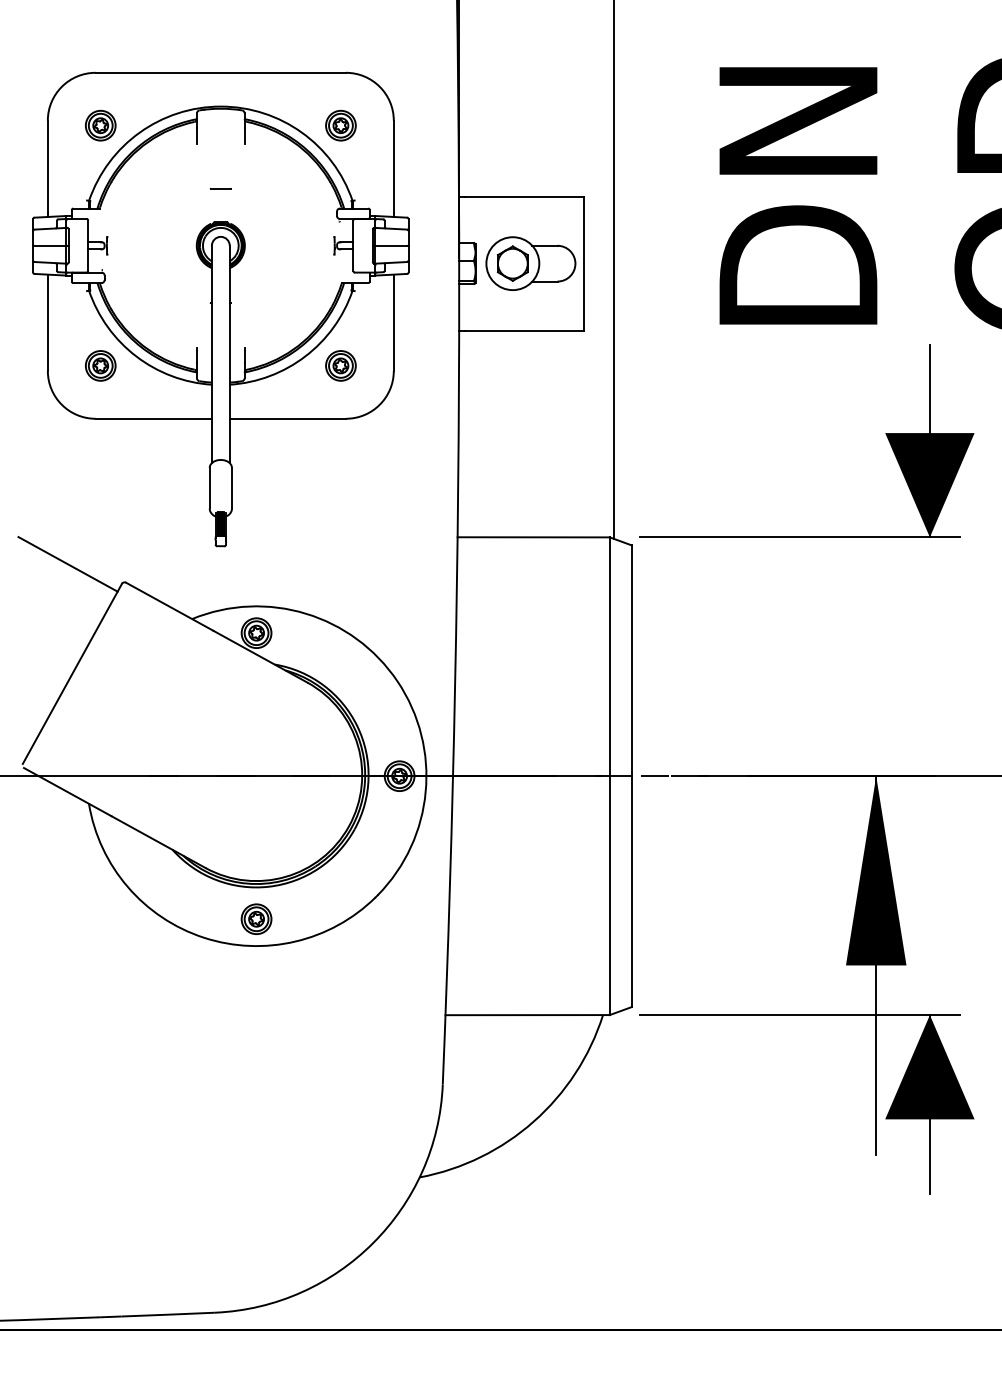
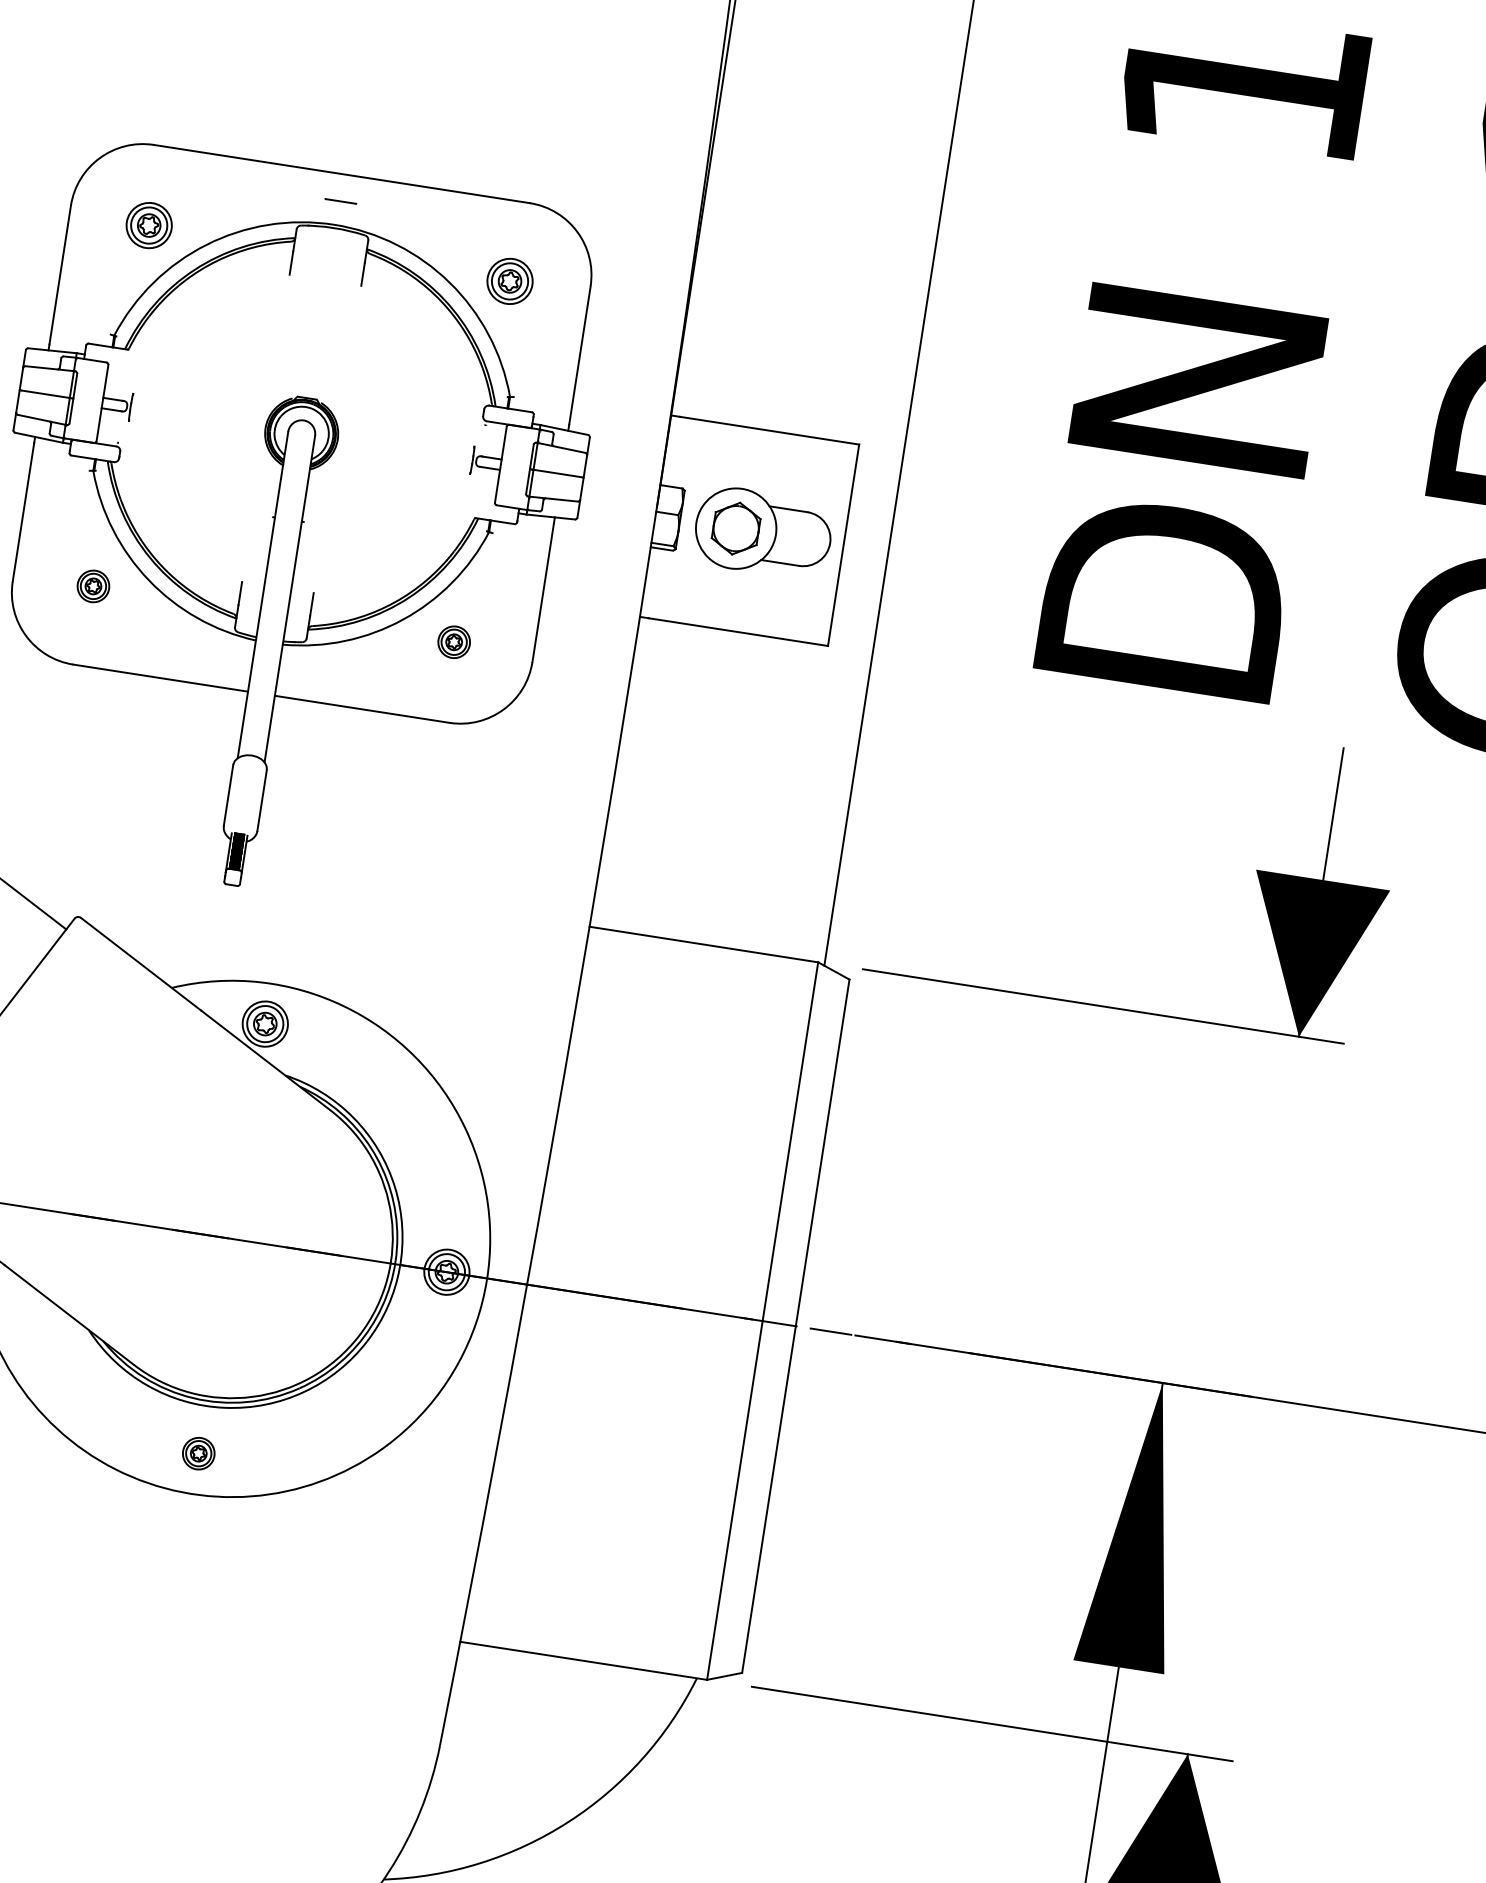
line: (220, 188) -> (340, 200), moved
part: (100, 365) -> (93, 585), size x0.7
part: (340, 365) -> (453, 641), size x0.7
part: (256, 918) -> (198, 1452), size x0.7

